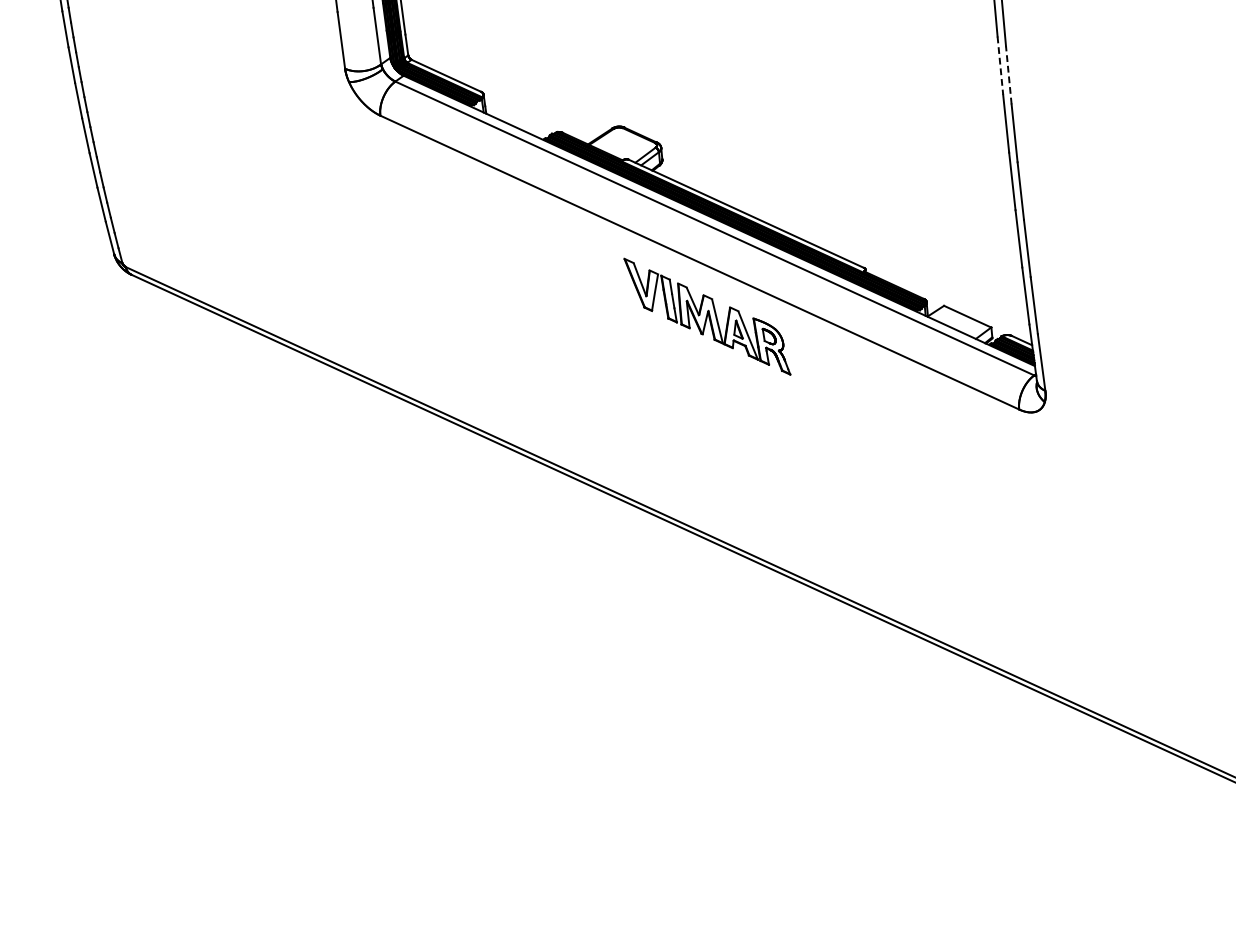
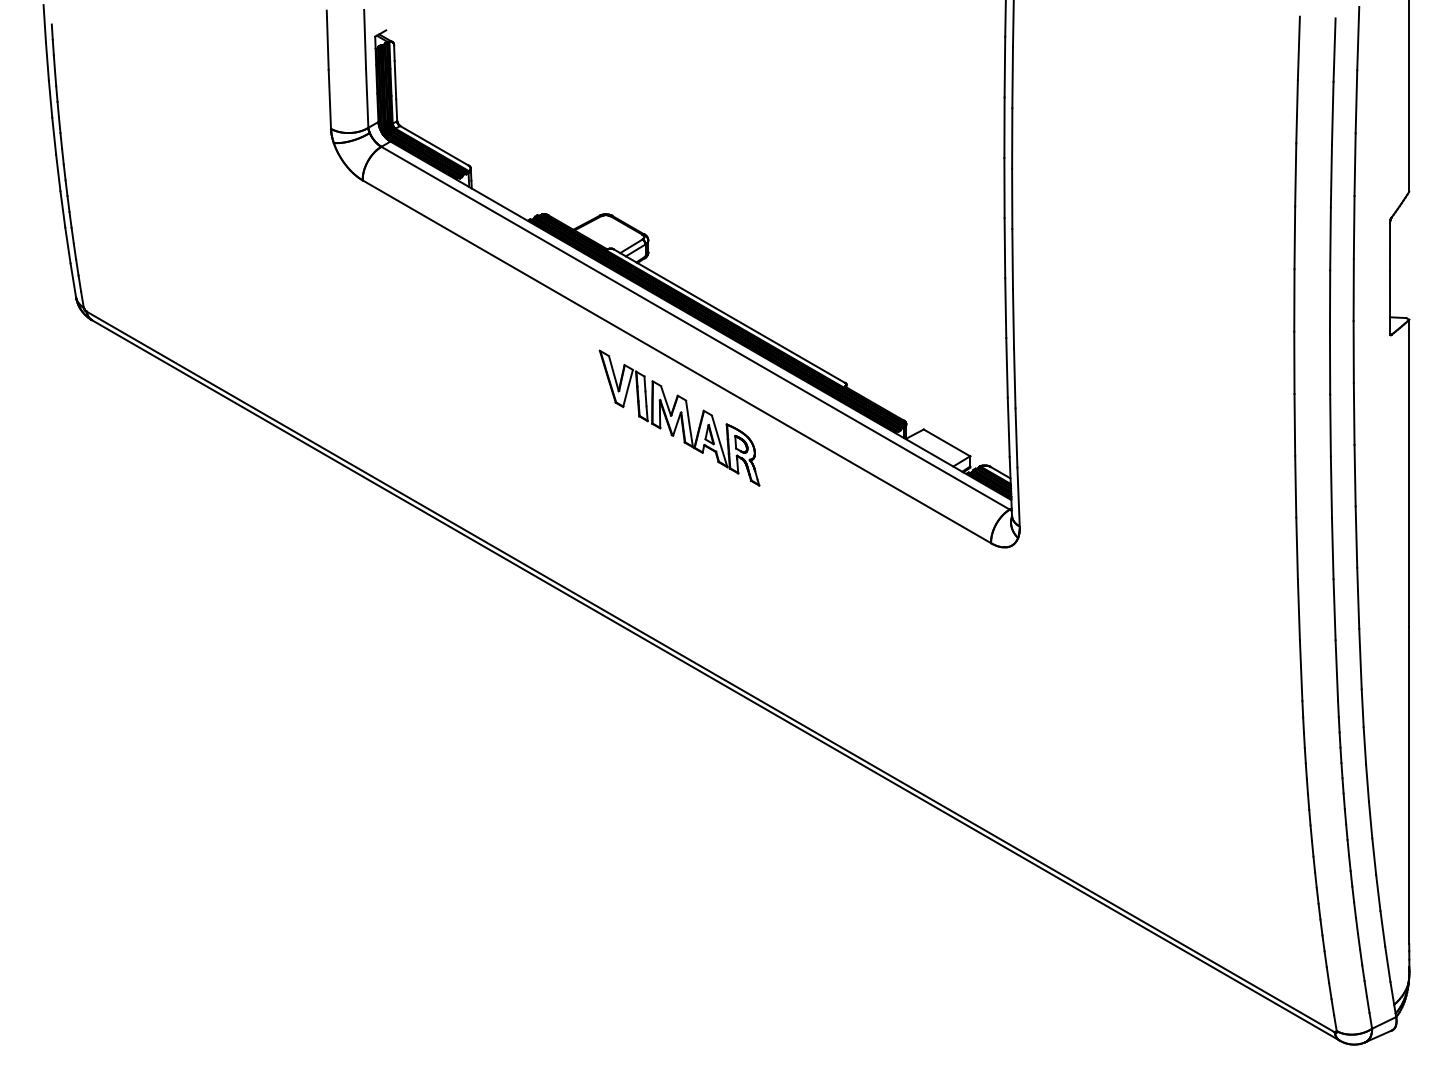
line: (1000, 66) -> (1004, 188), dashed -> solid
line: (1009, 74) -> (1012, 198), dashed -> solid

